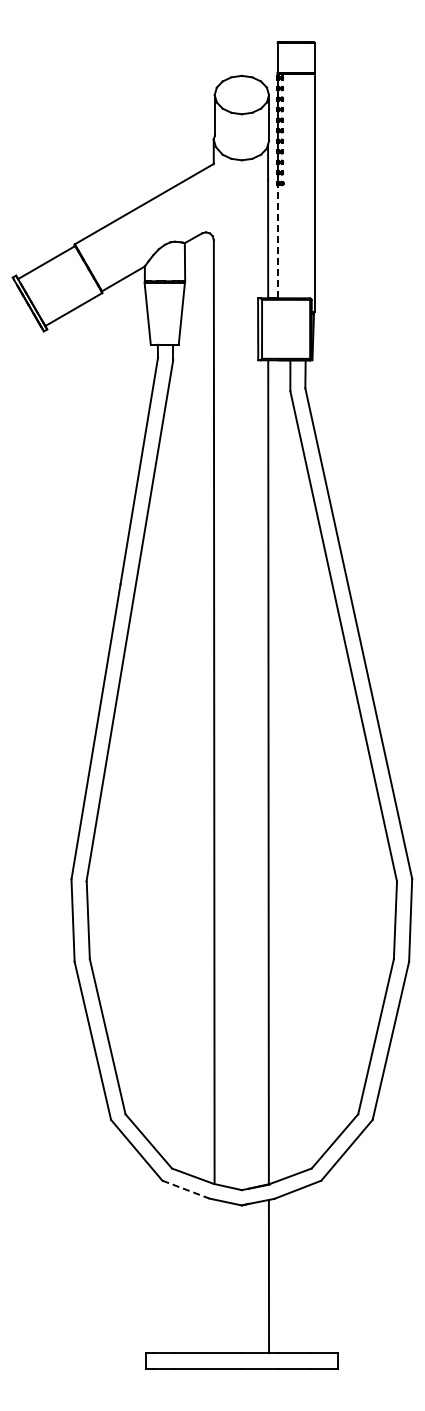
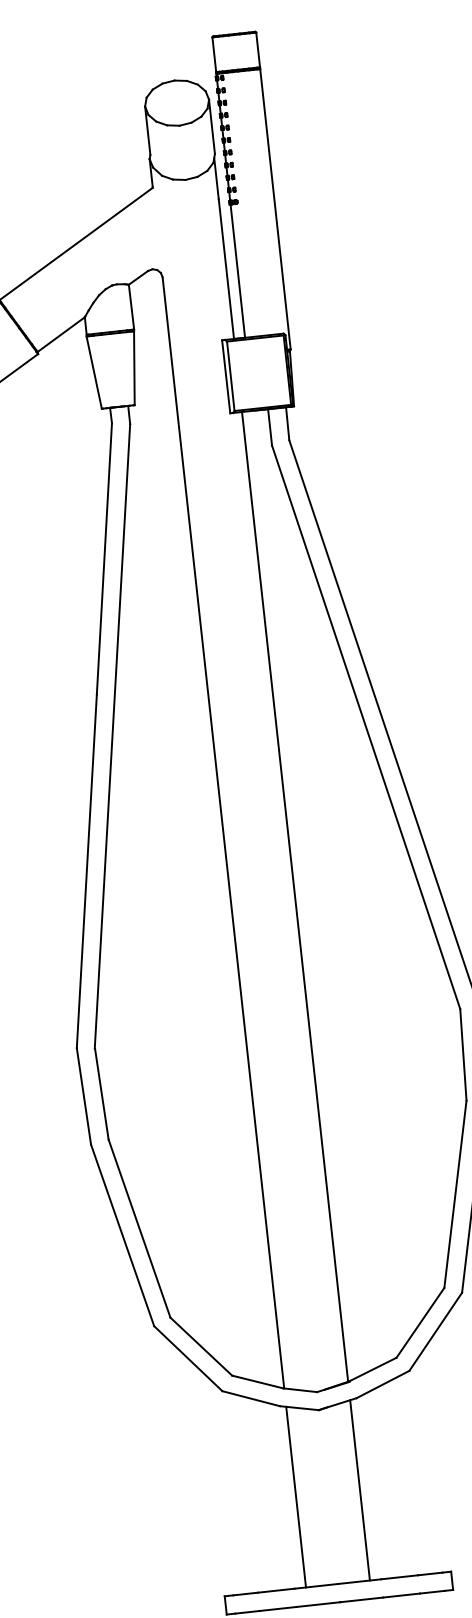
line: (277, 241) -> (237, 270), dashed -> solid
line: (186, 1189) -> (251, 1398), dashed -> solid
line: (214, 1276) -> (295, 1497), added

